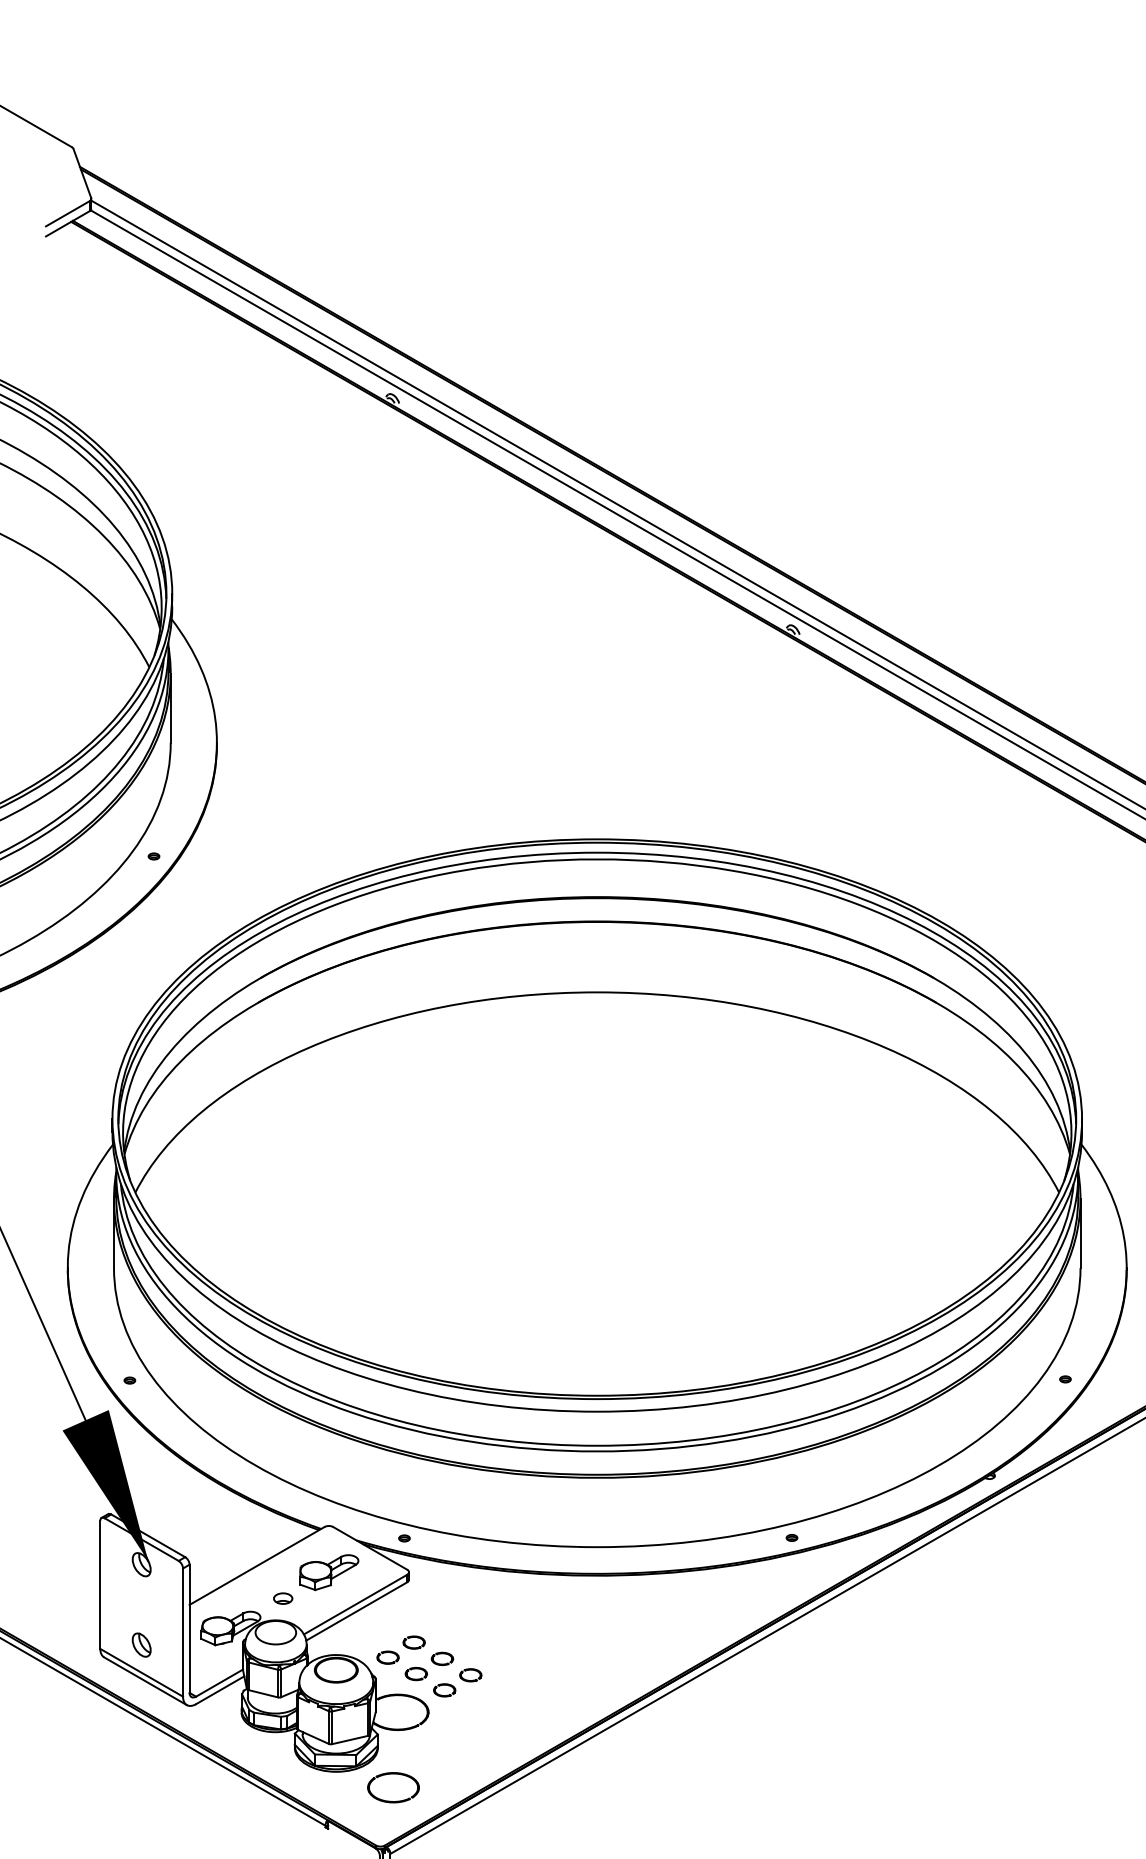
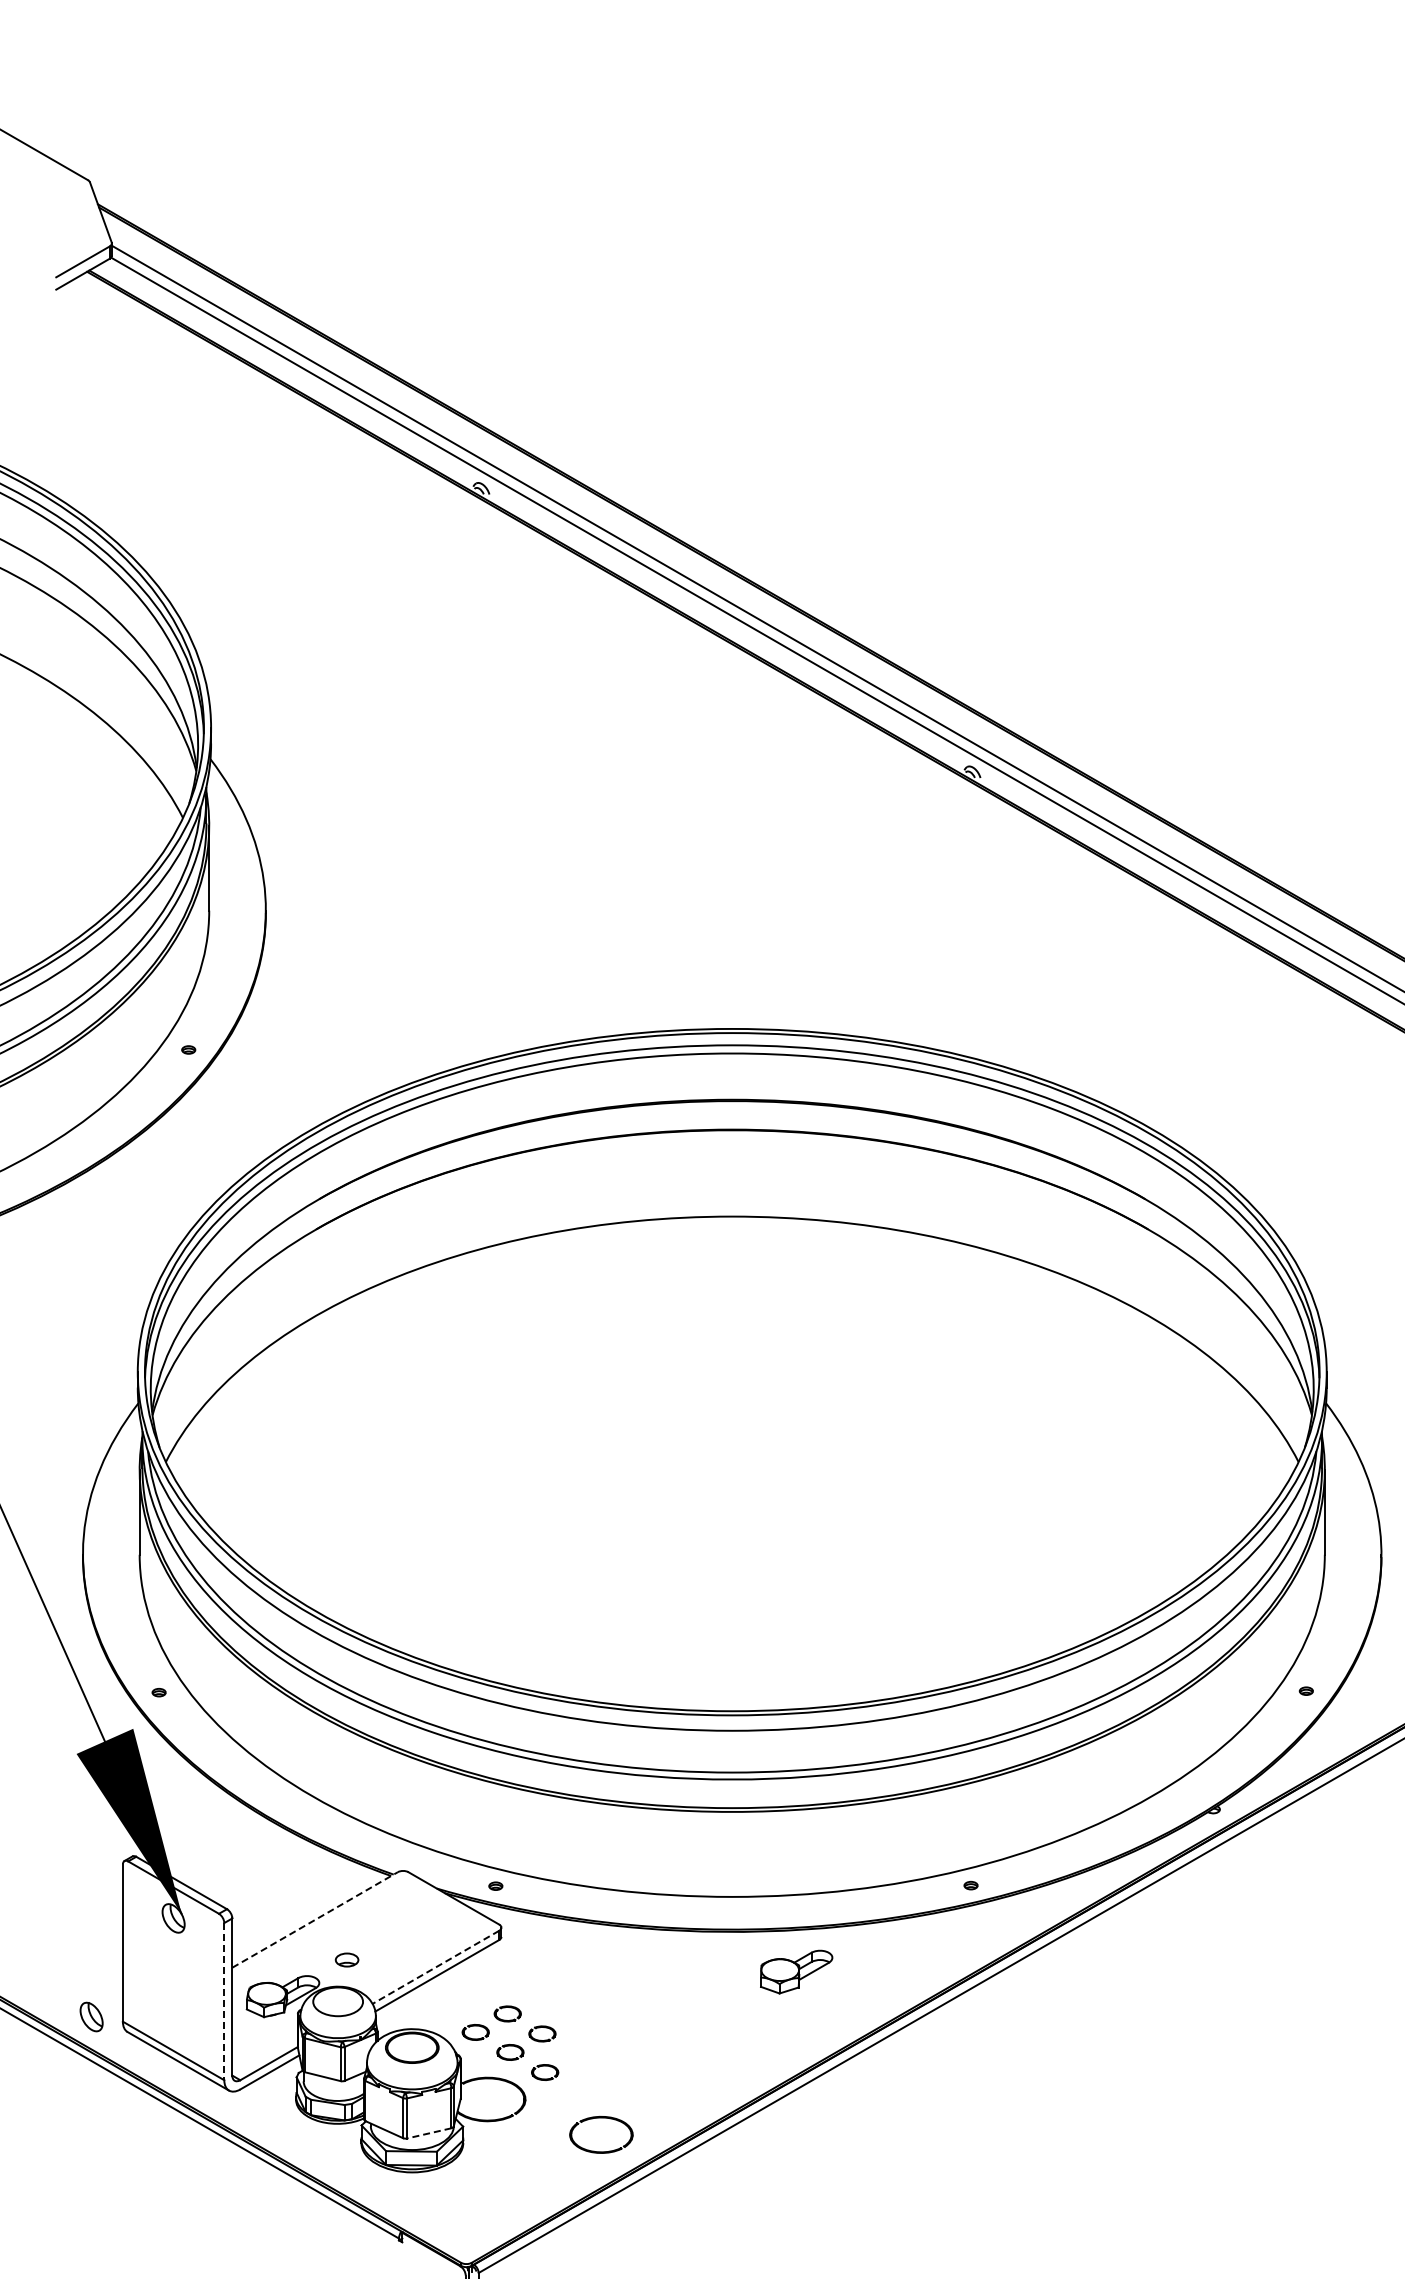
line: (257, 1565) -> (315, 1919), solid -> dashed
part: (329, 1572) -> (796, 1971), moved
line: (355, 1604) -> (435, 1967), solid -> dashed
line: (183, 1632) -> (224, 2001), solid -> dashed
part: (141, 1644) -> (91, 2016), moved
part: (471, 1674) -> (577, 2053), removed
line: (350, 1740) -> (429, 2133), solid -> dashed
part: (393, 1787) -> (601, 2134), moved

